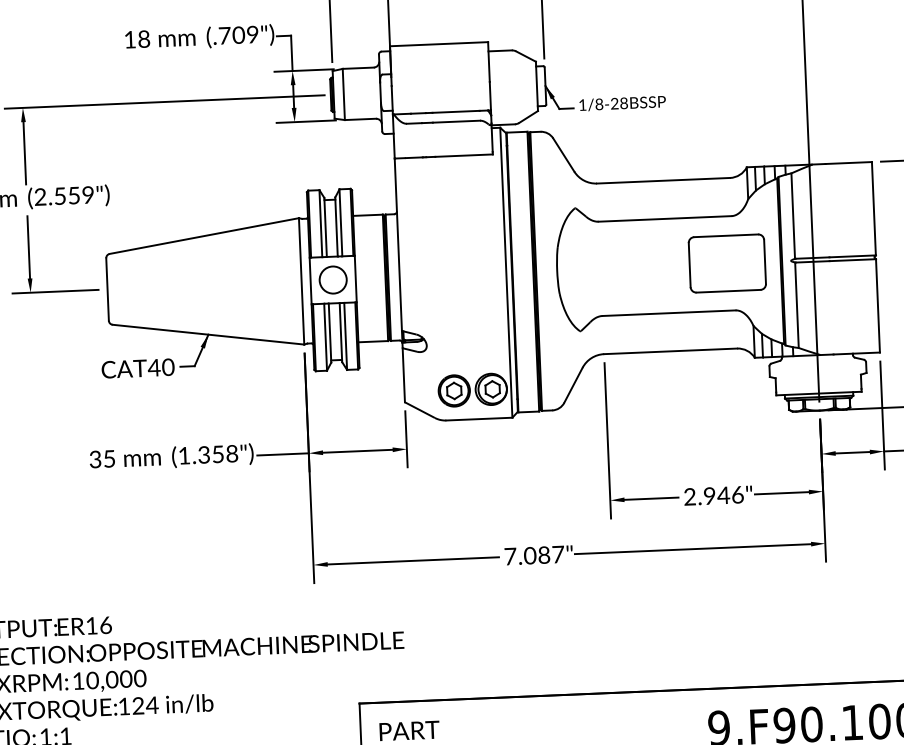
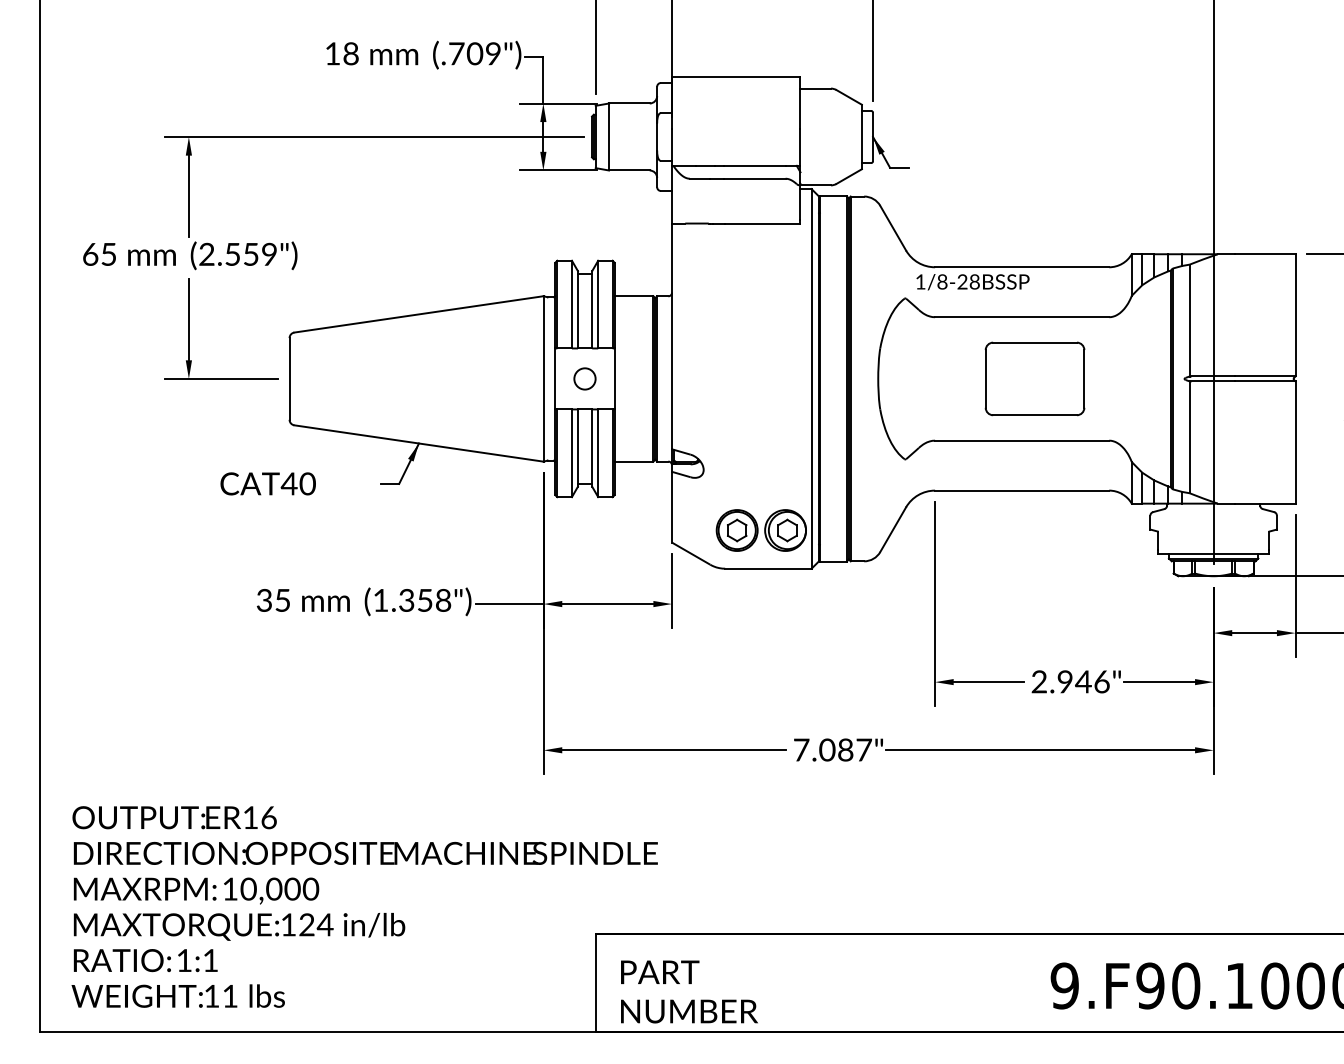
text: (622, 103) -> (972, 282), moved
part: (726, 263) -> (1034, 378), moved
circle: (332, 279) -> (584, 378), size x0.6
text: (137, 368) -> (267, 483), moved

